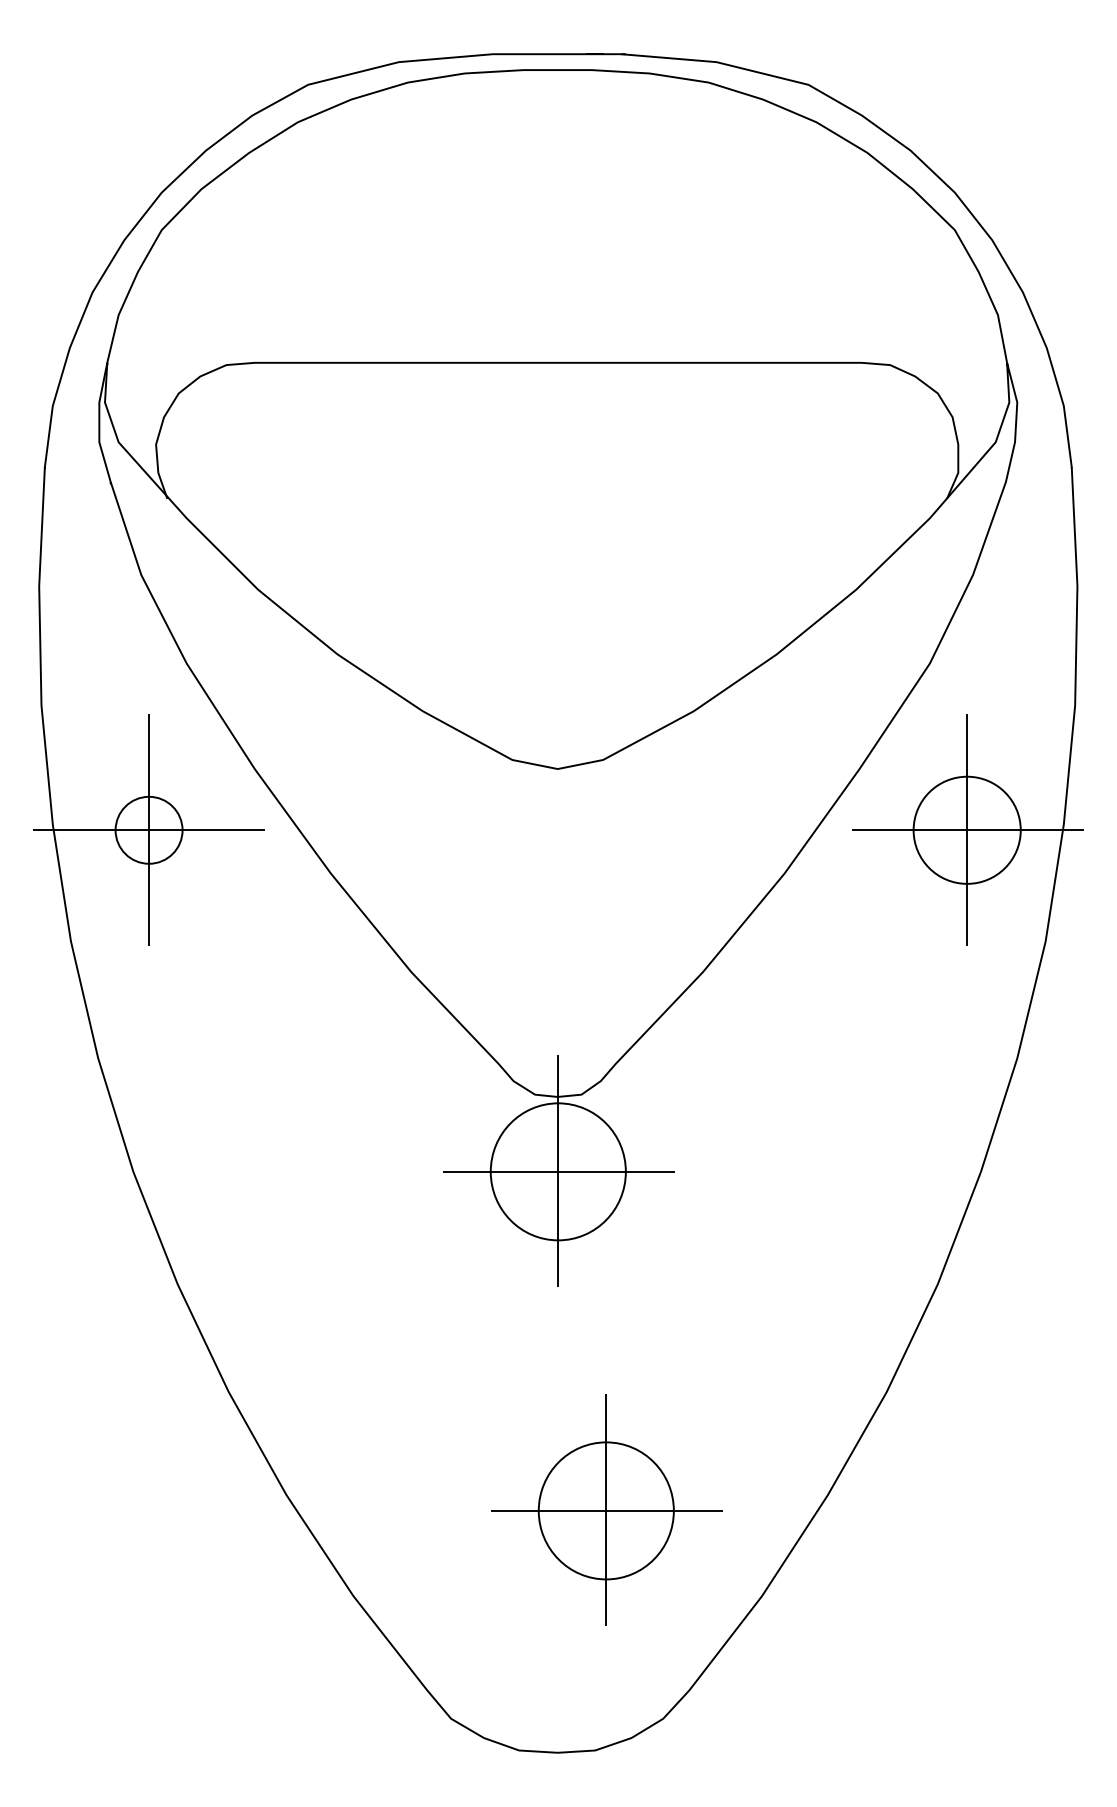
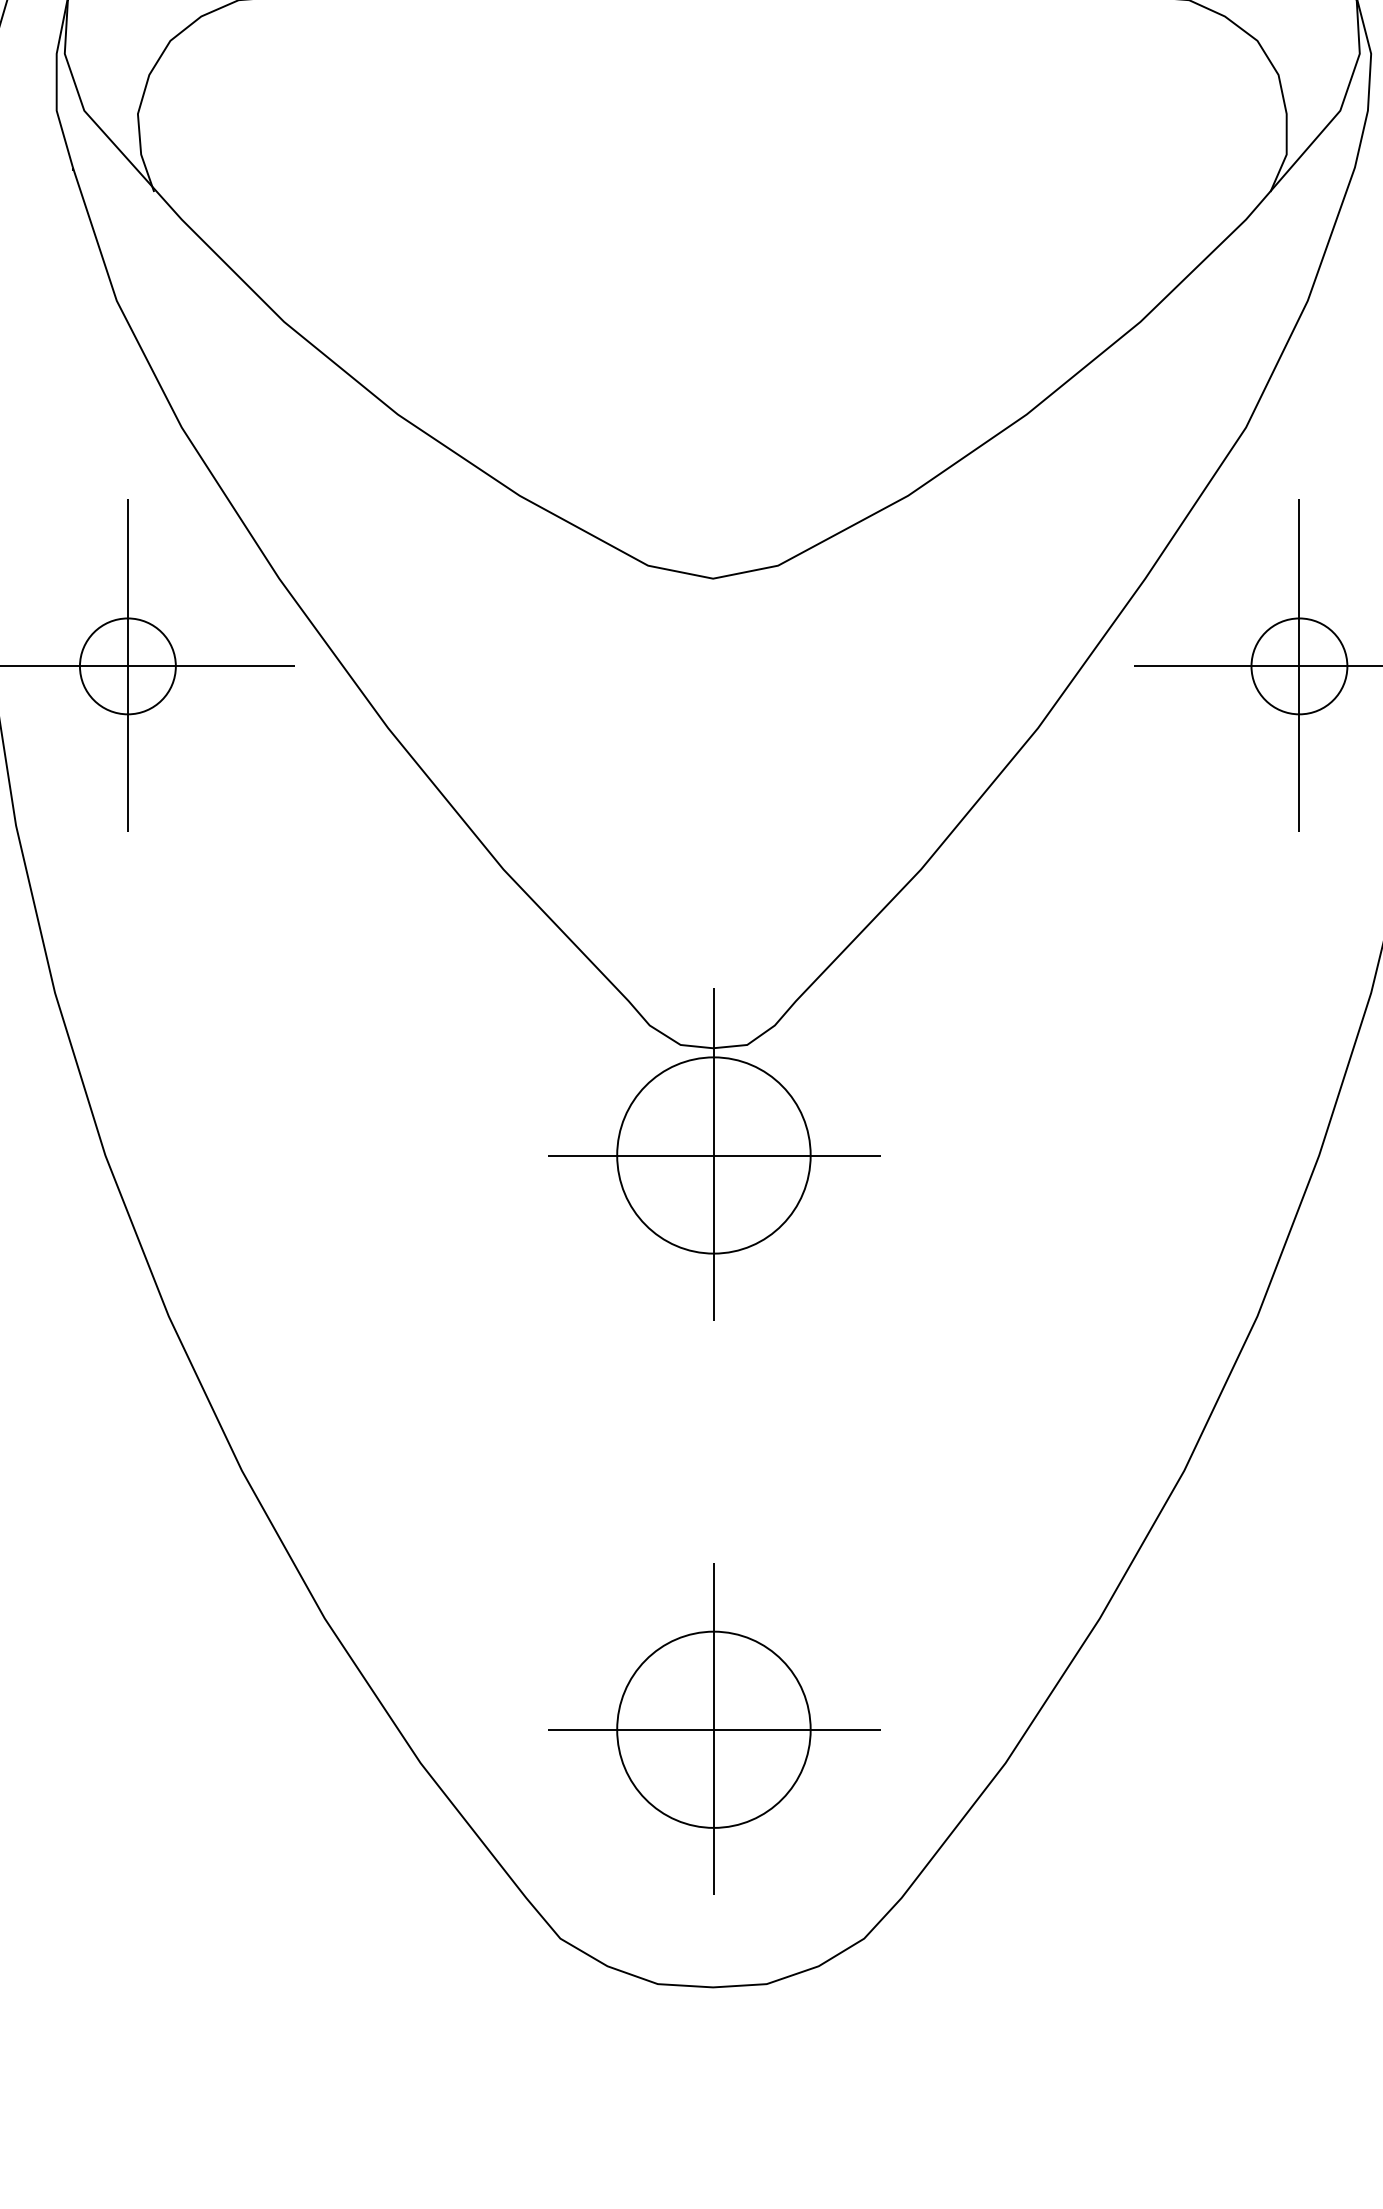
circle: (966, 829) -> (1298, 665), size x0.62
part: (606, 1509) -> (714, 1727), moved

